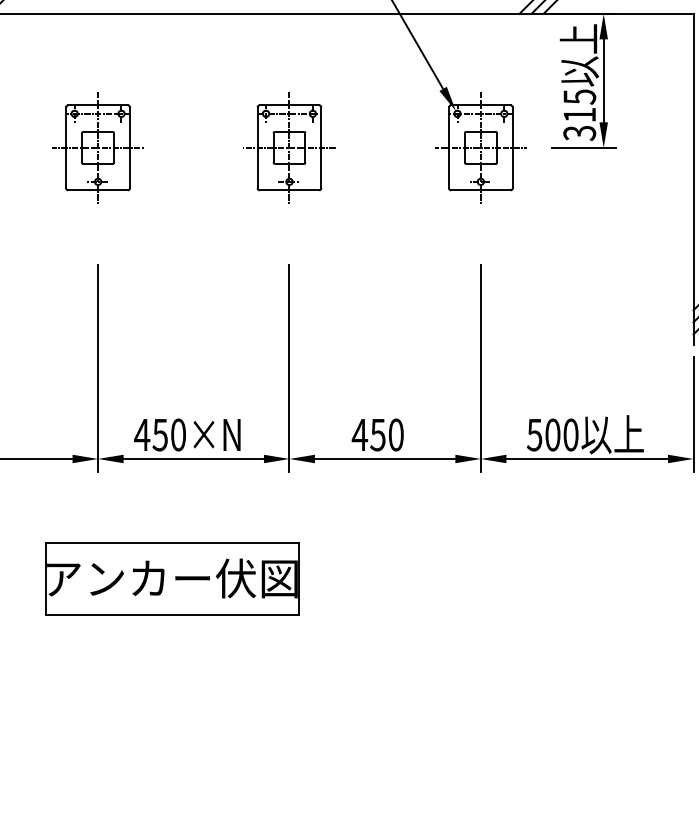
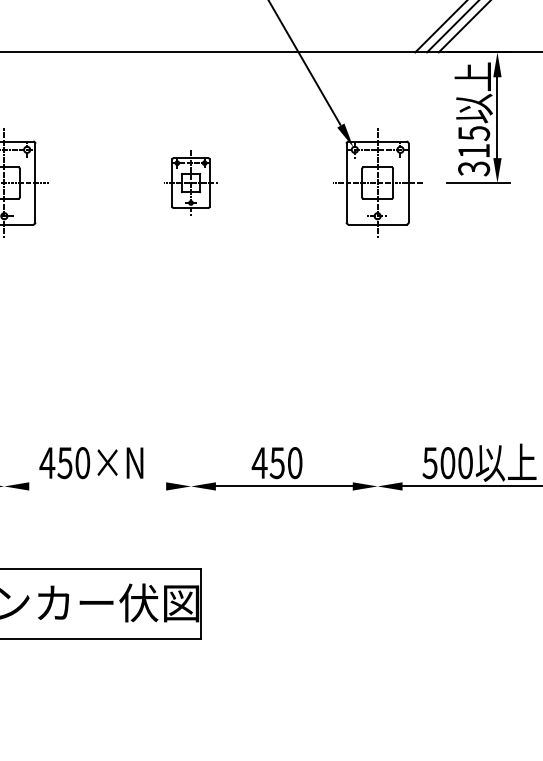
part: (289, 147) -> (191, 182), size x0.6
line: (98, 367) -> (4, 397), removed
line: (289, 367) -> (191, 397), removed
line: (480, 367) -> (377, 397), removed
line: (193, 458) -> (97, 485), removed

